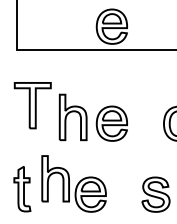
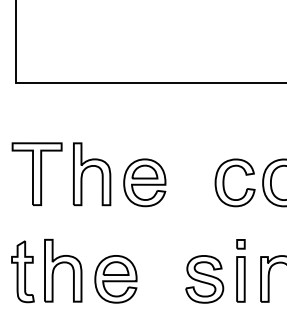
part: (111, 26) -> (144, 50), removed
part: (32, 105) -> (36, 173), moved
part: (55, 173) -> (63, 263), moved

